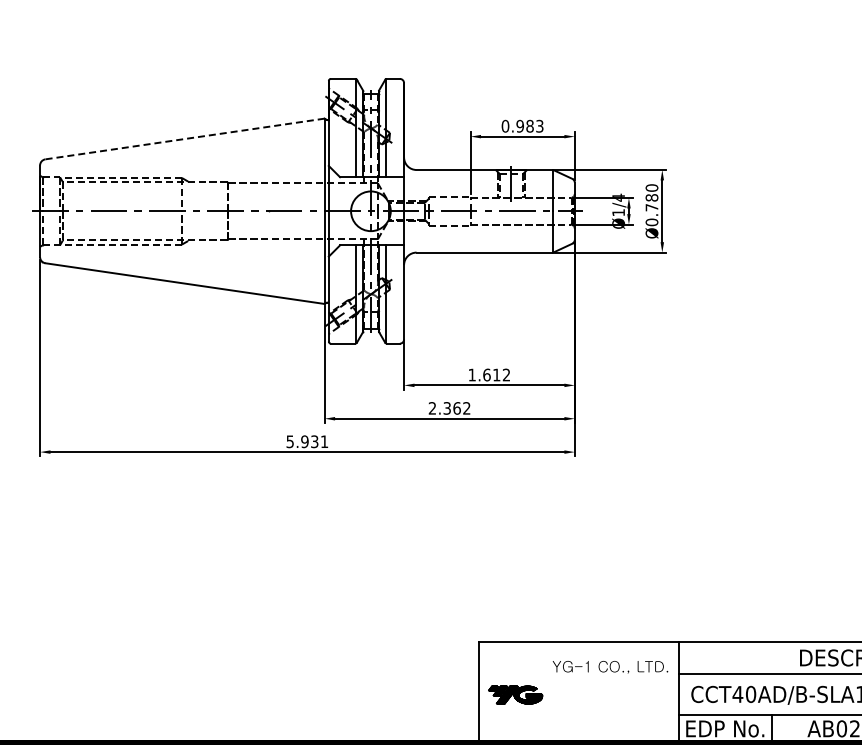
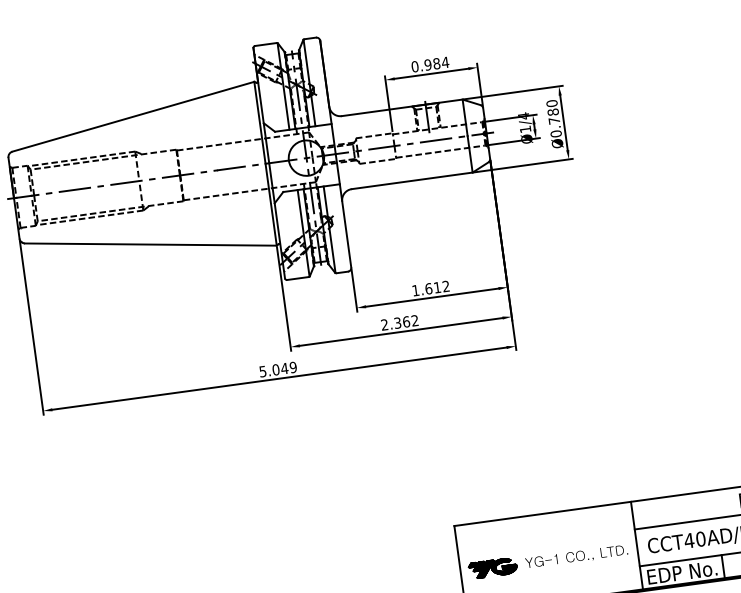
text: (539, 125) -> (445, 61), 0.983 -> 0.984
line: (184, 139) -> (132, 117), dashed -> solid
text: (314, 441) -> (284, 368), 5.931 -> 5.049
text: (610, 667) -> (576, 557), moved

